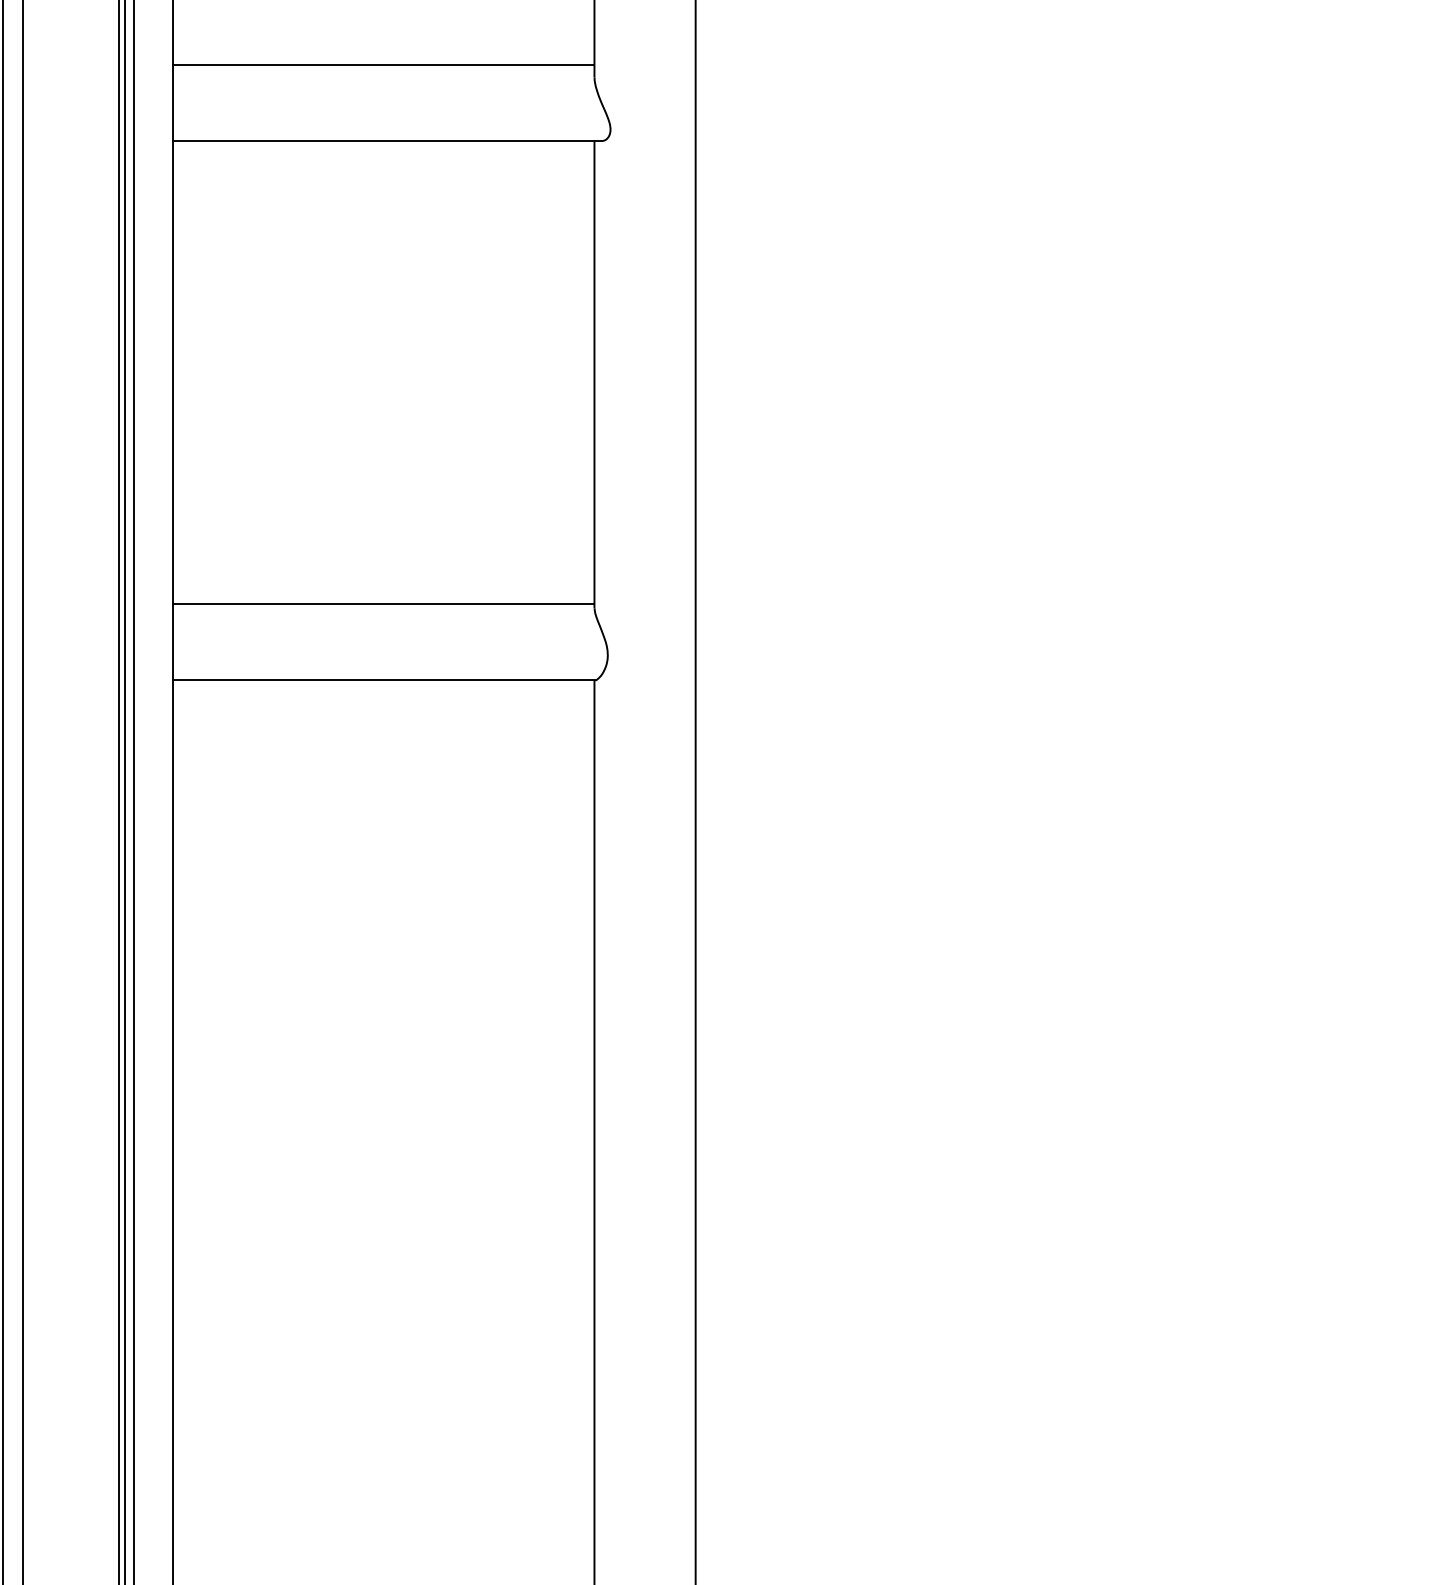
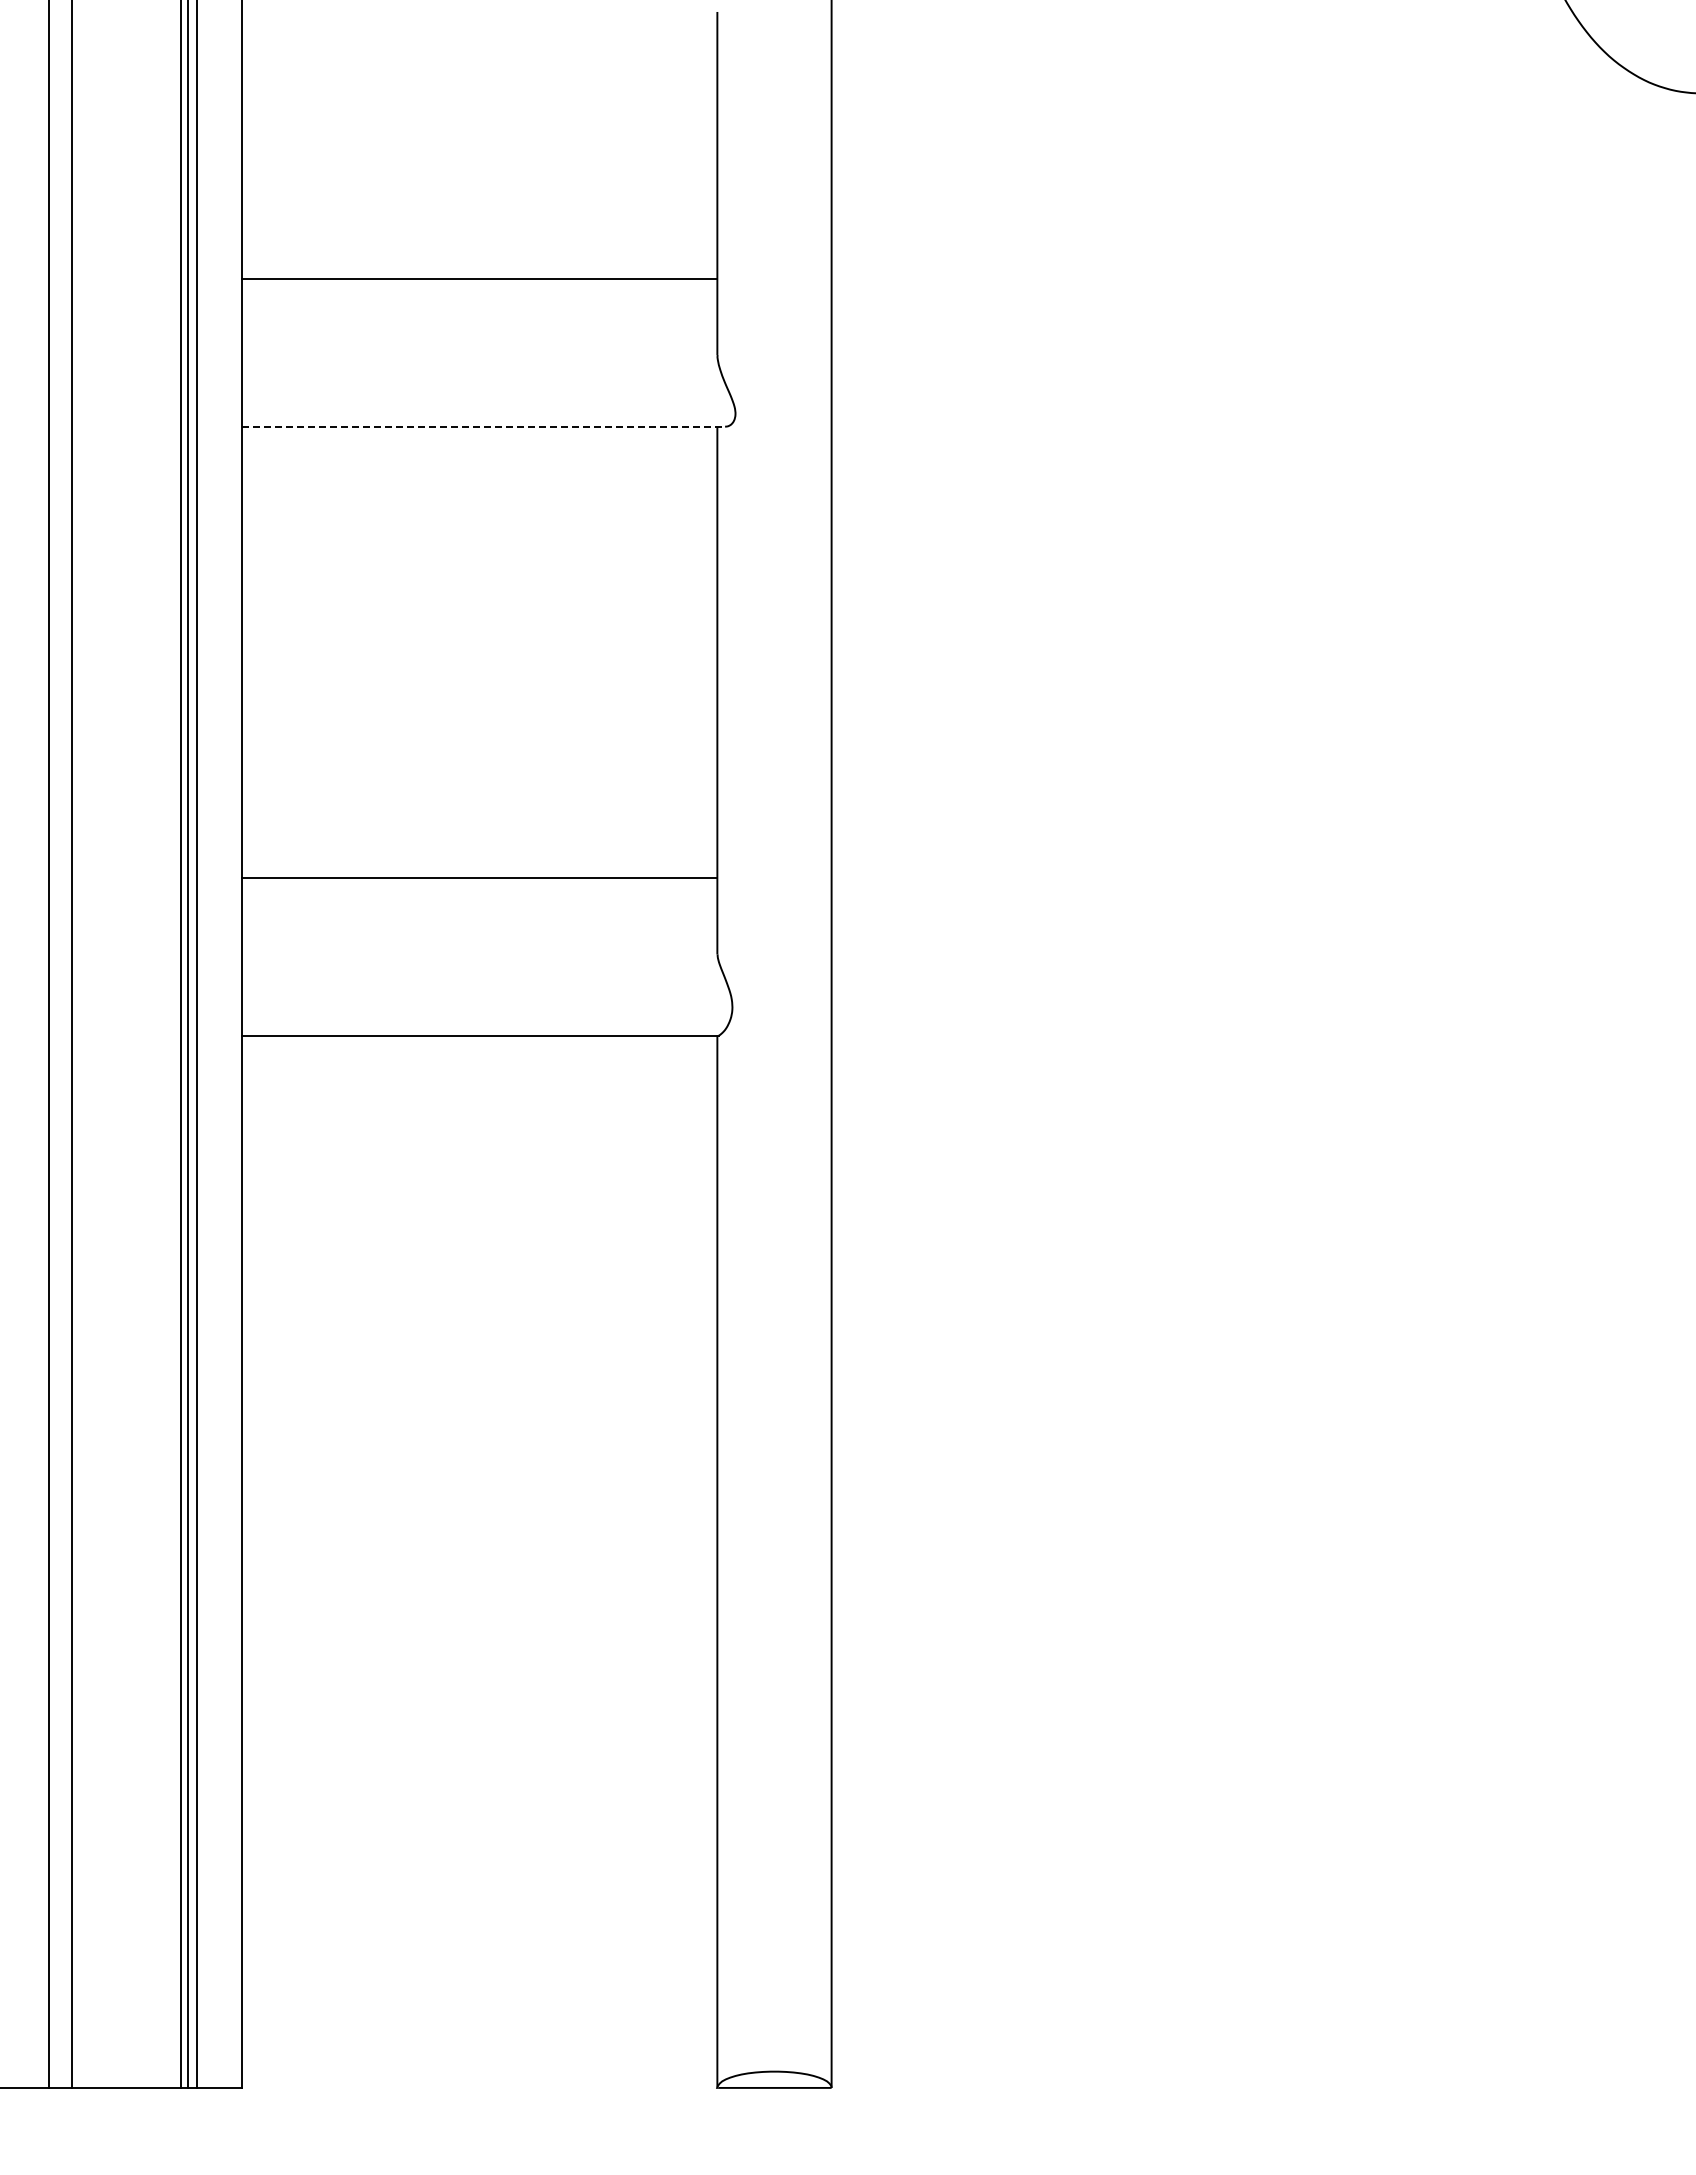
line: (383, 65) -> (479, 279), moved
line: (387, 140) -> (483, 426), solid -> dashed
line: (383, 604) -> (479, 877), moved

